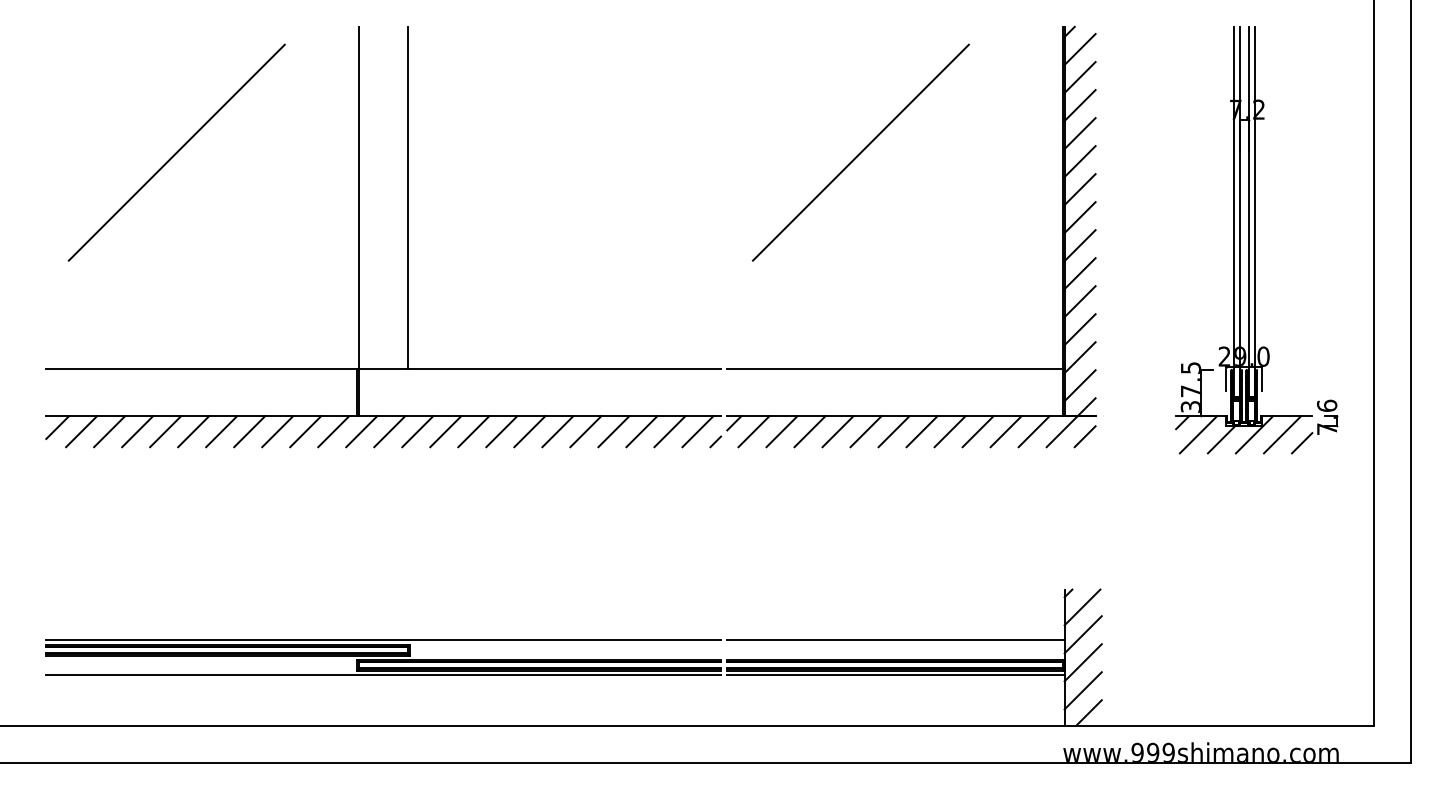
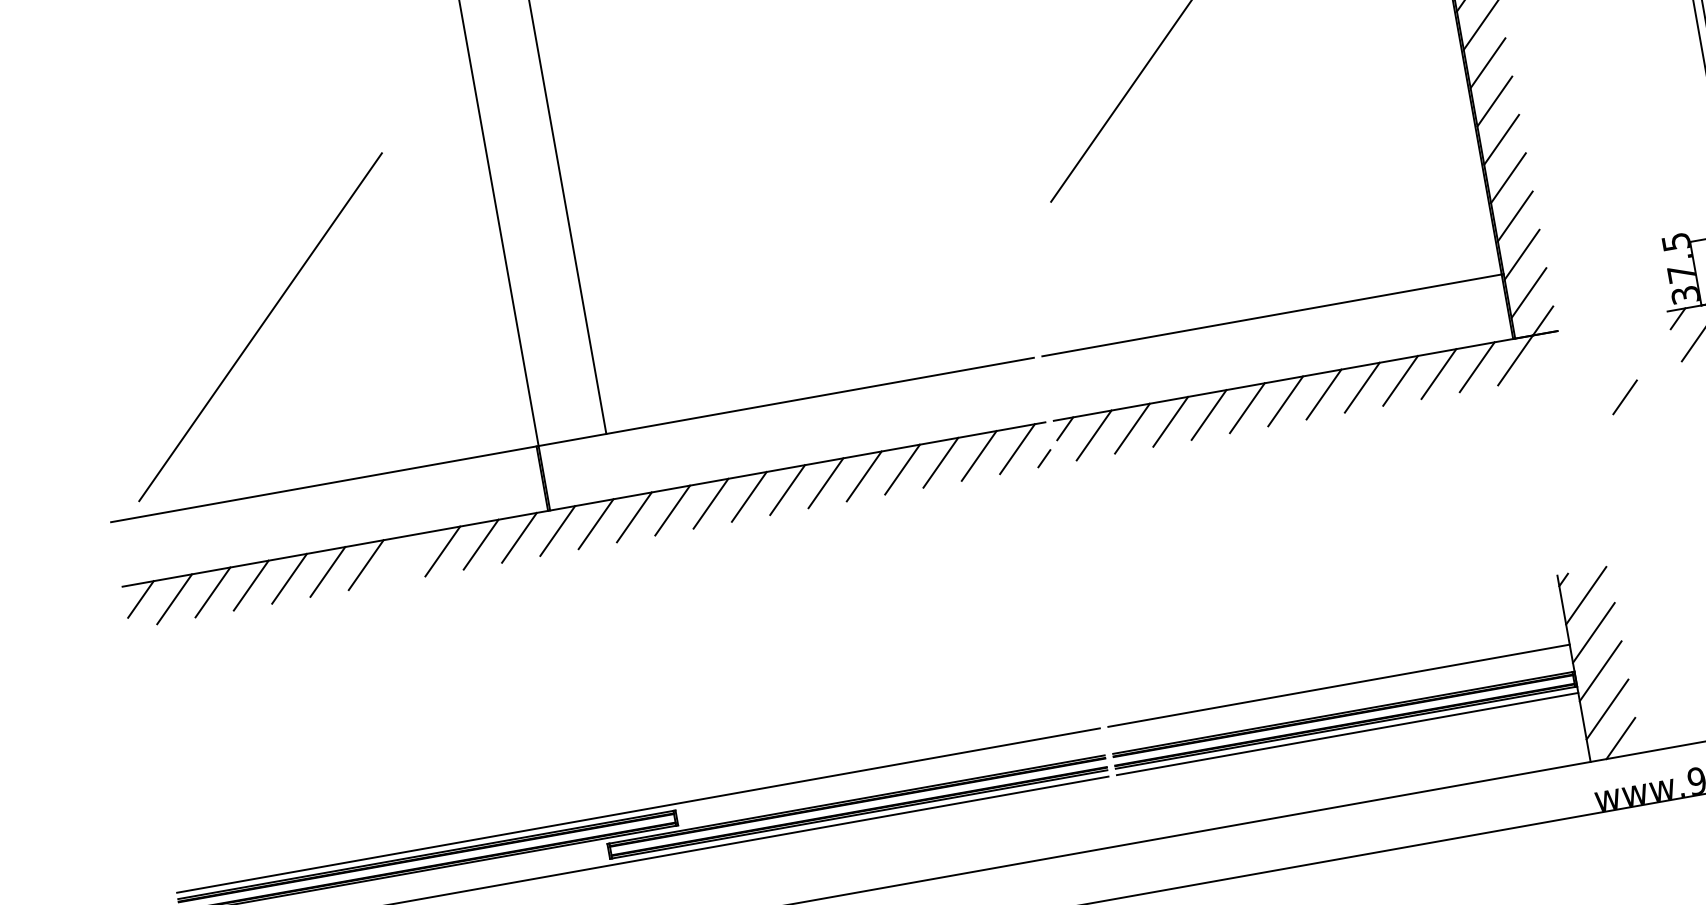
line: (176, 152) -> (260, 326), moved
line: (249, 431) -> (404, 558), removed
line: (1084, 436) -> (1624, 397), moved

